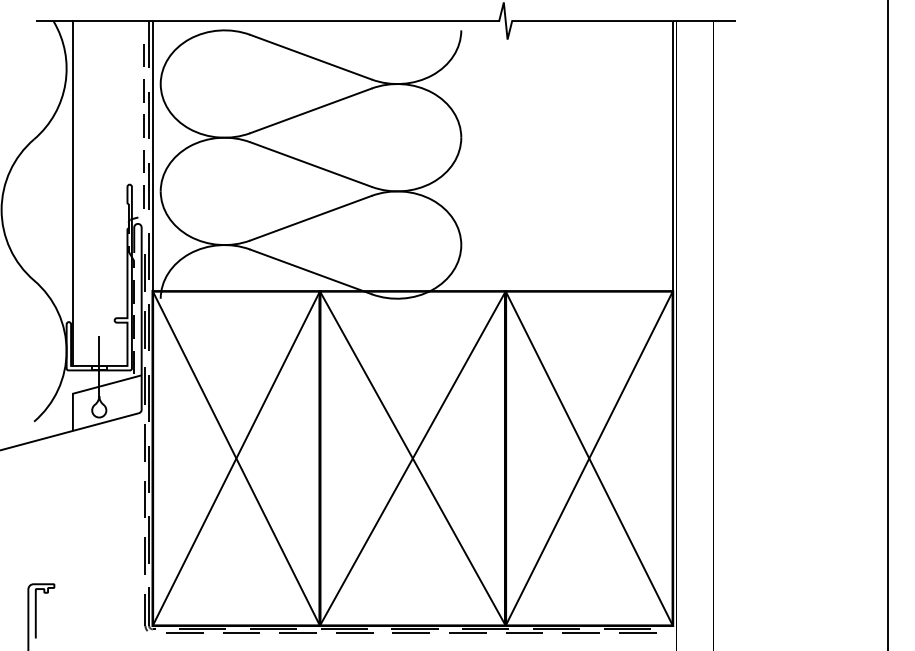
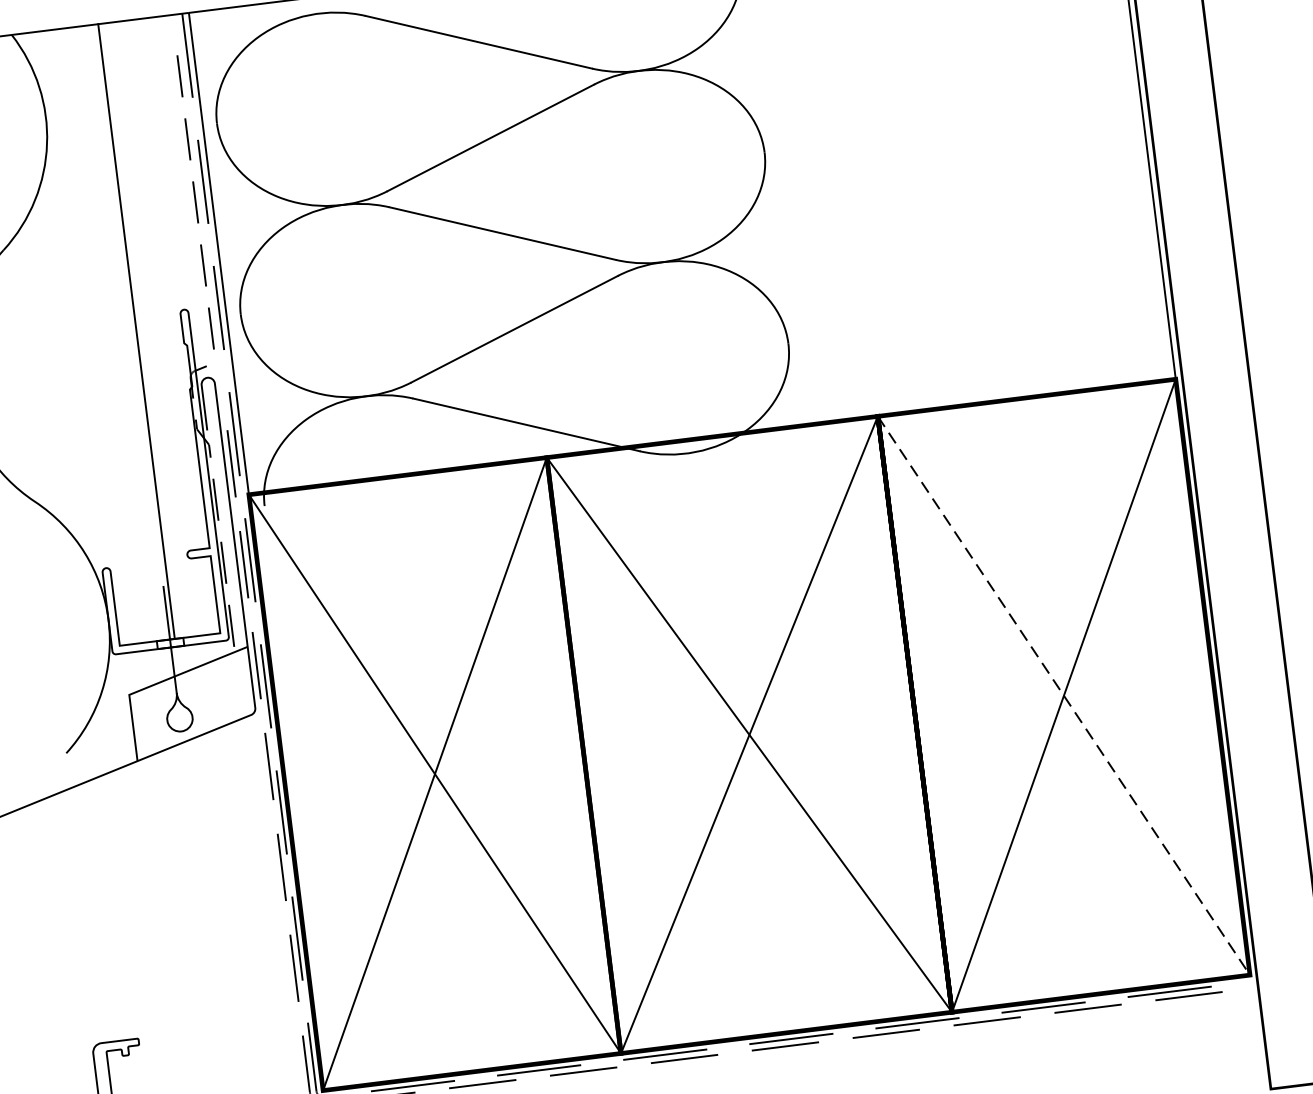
line: (72, 193) -> (135, 331), moved
line: (589, 458) -> (1064, 695), solid -> dashed

